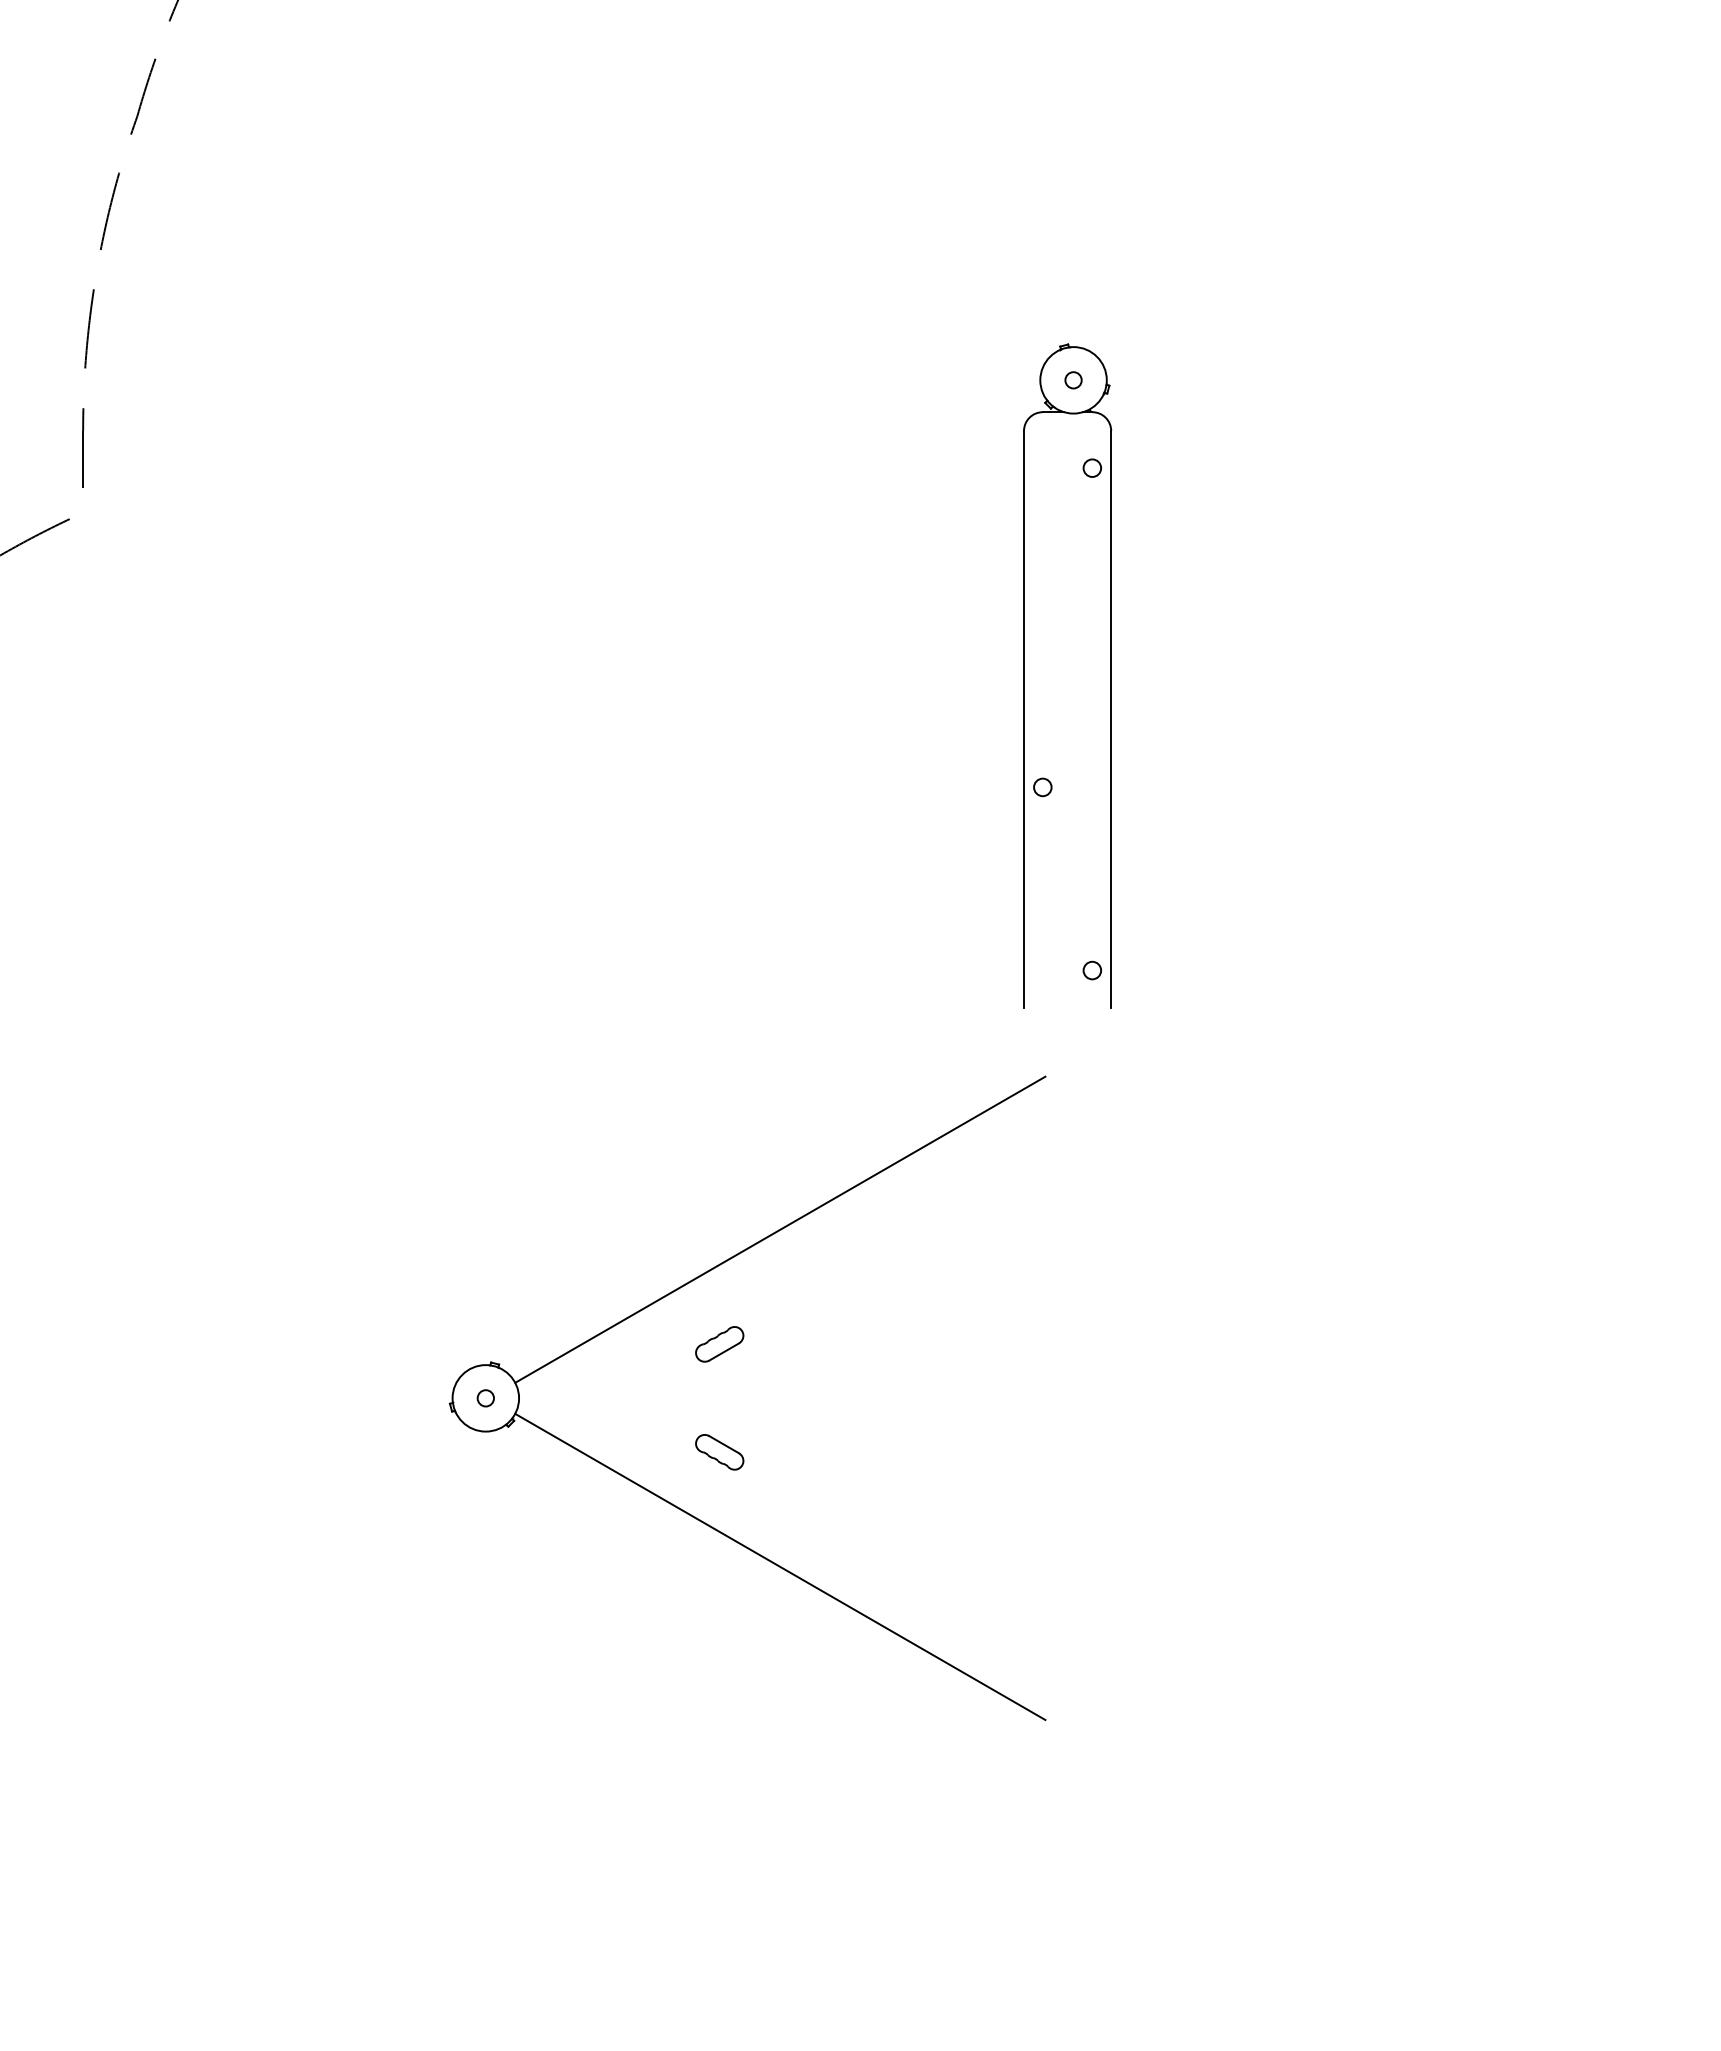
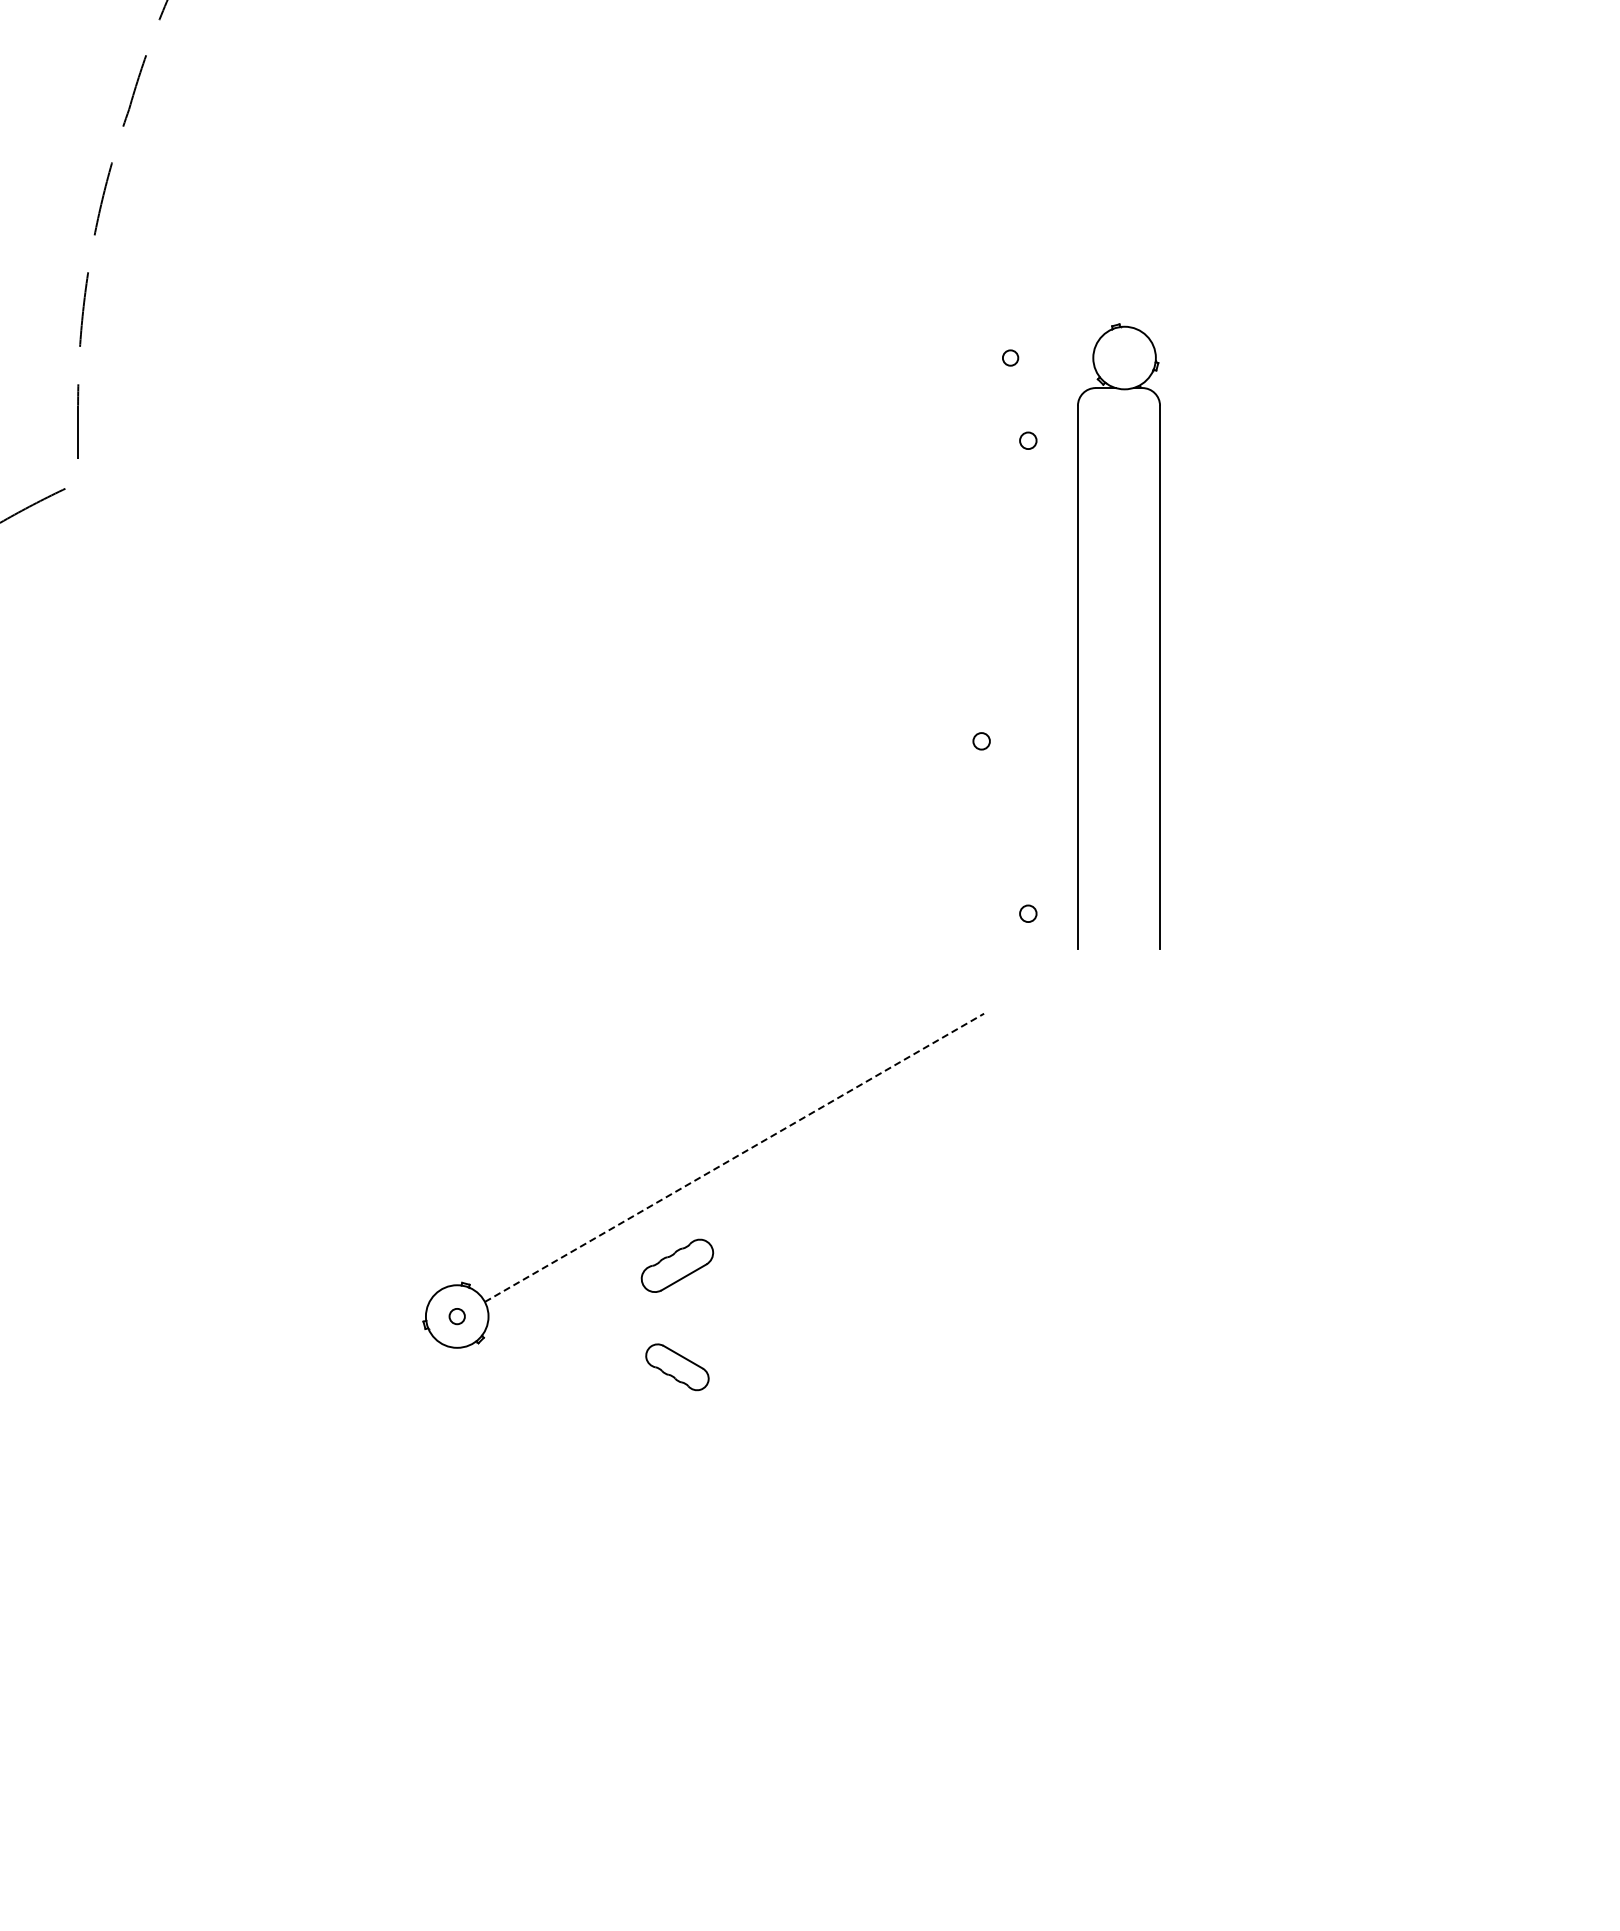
part: (1024, 676) -> (1078, 636), moved
line: (780, 1229) -> (734, 1157), solid -> dashed
part: (719, 1344) -> (677, 1265), size x1.6
part: (719, 1452) -> (677, 1367), size x1.4
line: (780, 1567) -> (734, 1475), removed

